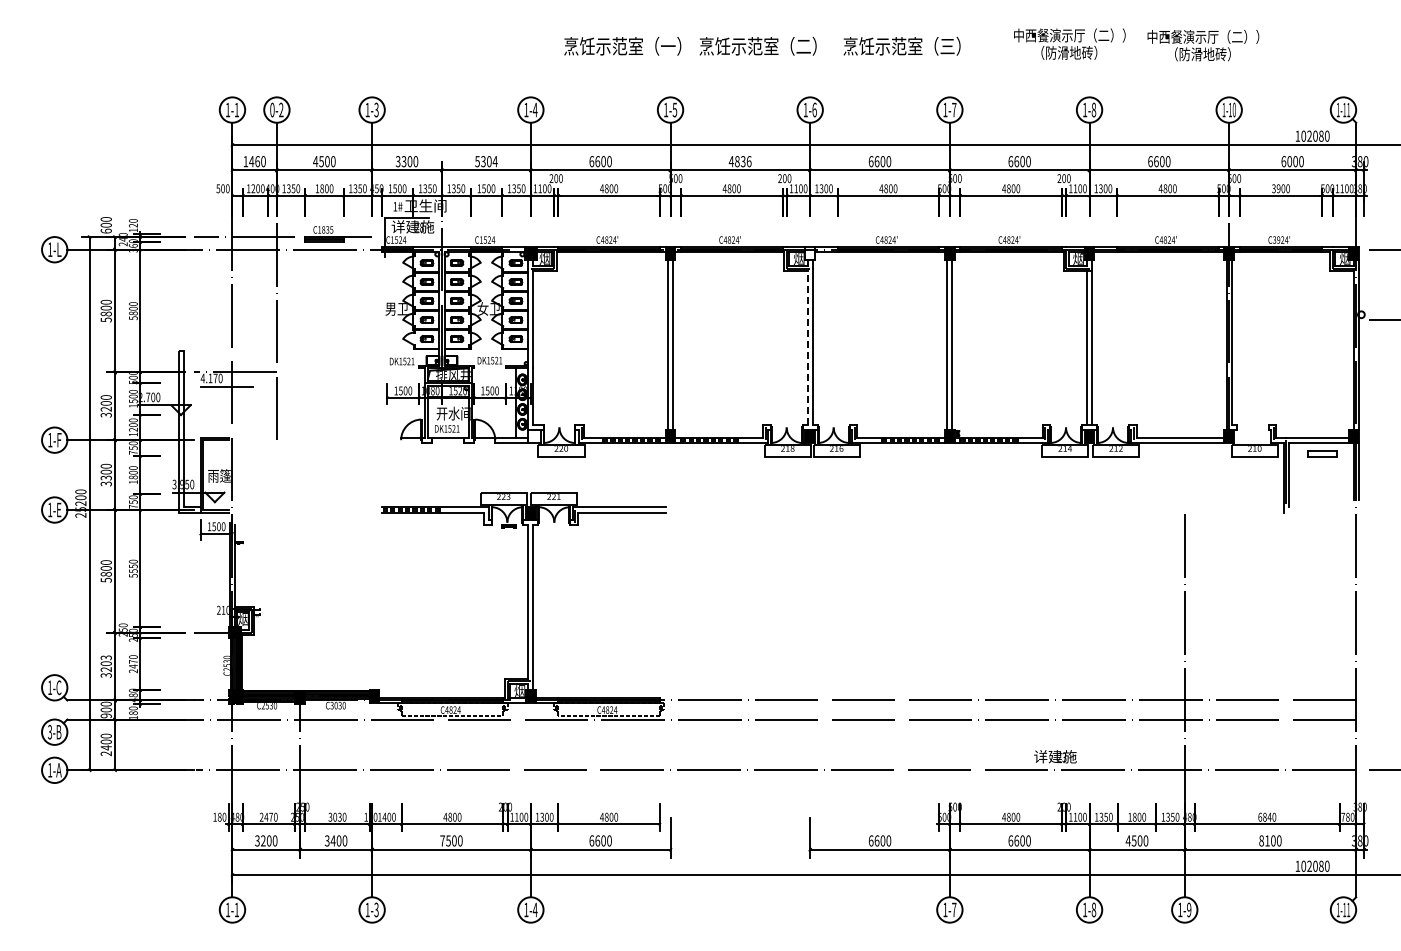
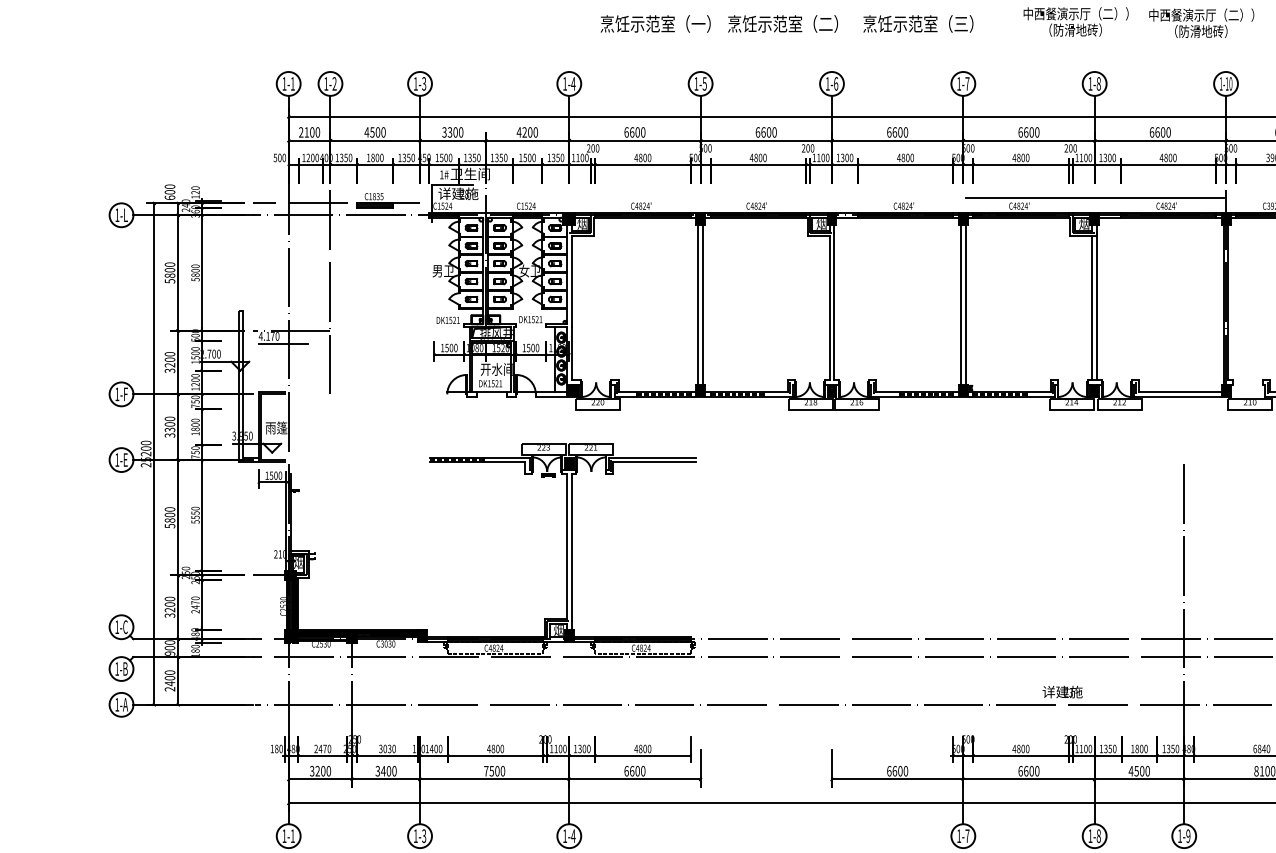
text: (272, 109) -> (326, 83), 0-2 -> 1-2
text: (251, 161) -> (306, 132), 1460 -> 2100
text: (485, 161) -> (526, 132), 5304 -> 4200
text: (739, 161) -> (765, 132), 4836 -> 6600
line: (1089, 231) -> (1094, 198), added
fill: (809, 253) -> (831, 218), added
line: (807, 348) -> (829, 308), dashed -> solid
fill: (534, 436) -> (572, 390), added
text: (105, 657) -> (169, 598), 3203 -> 3200
text: (50, 731) -> (117, 668), 3-B -> 1-B

